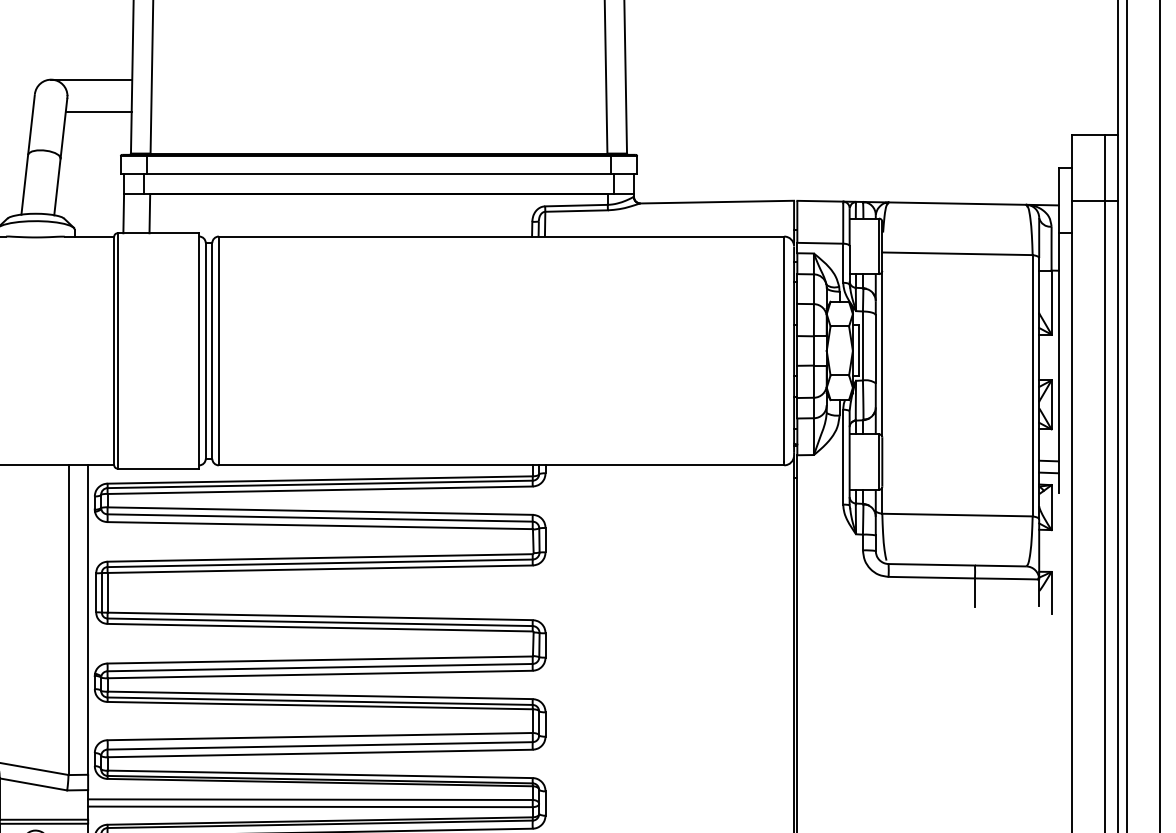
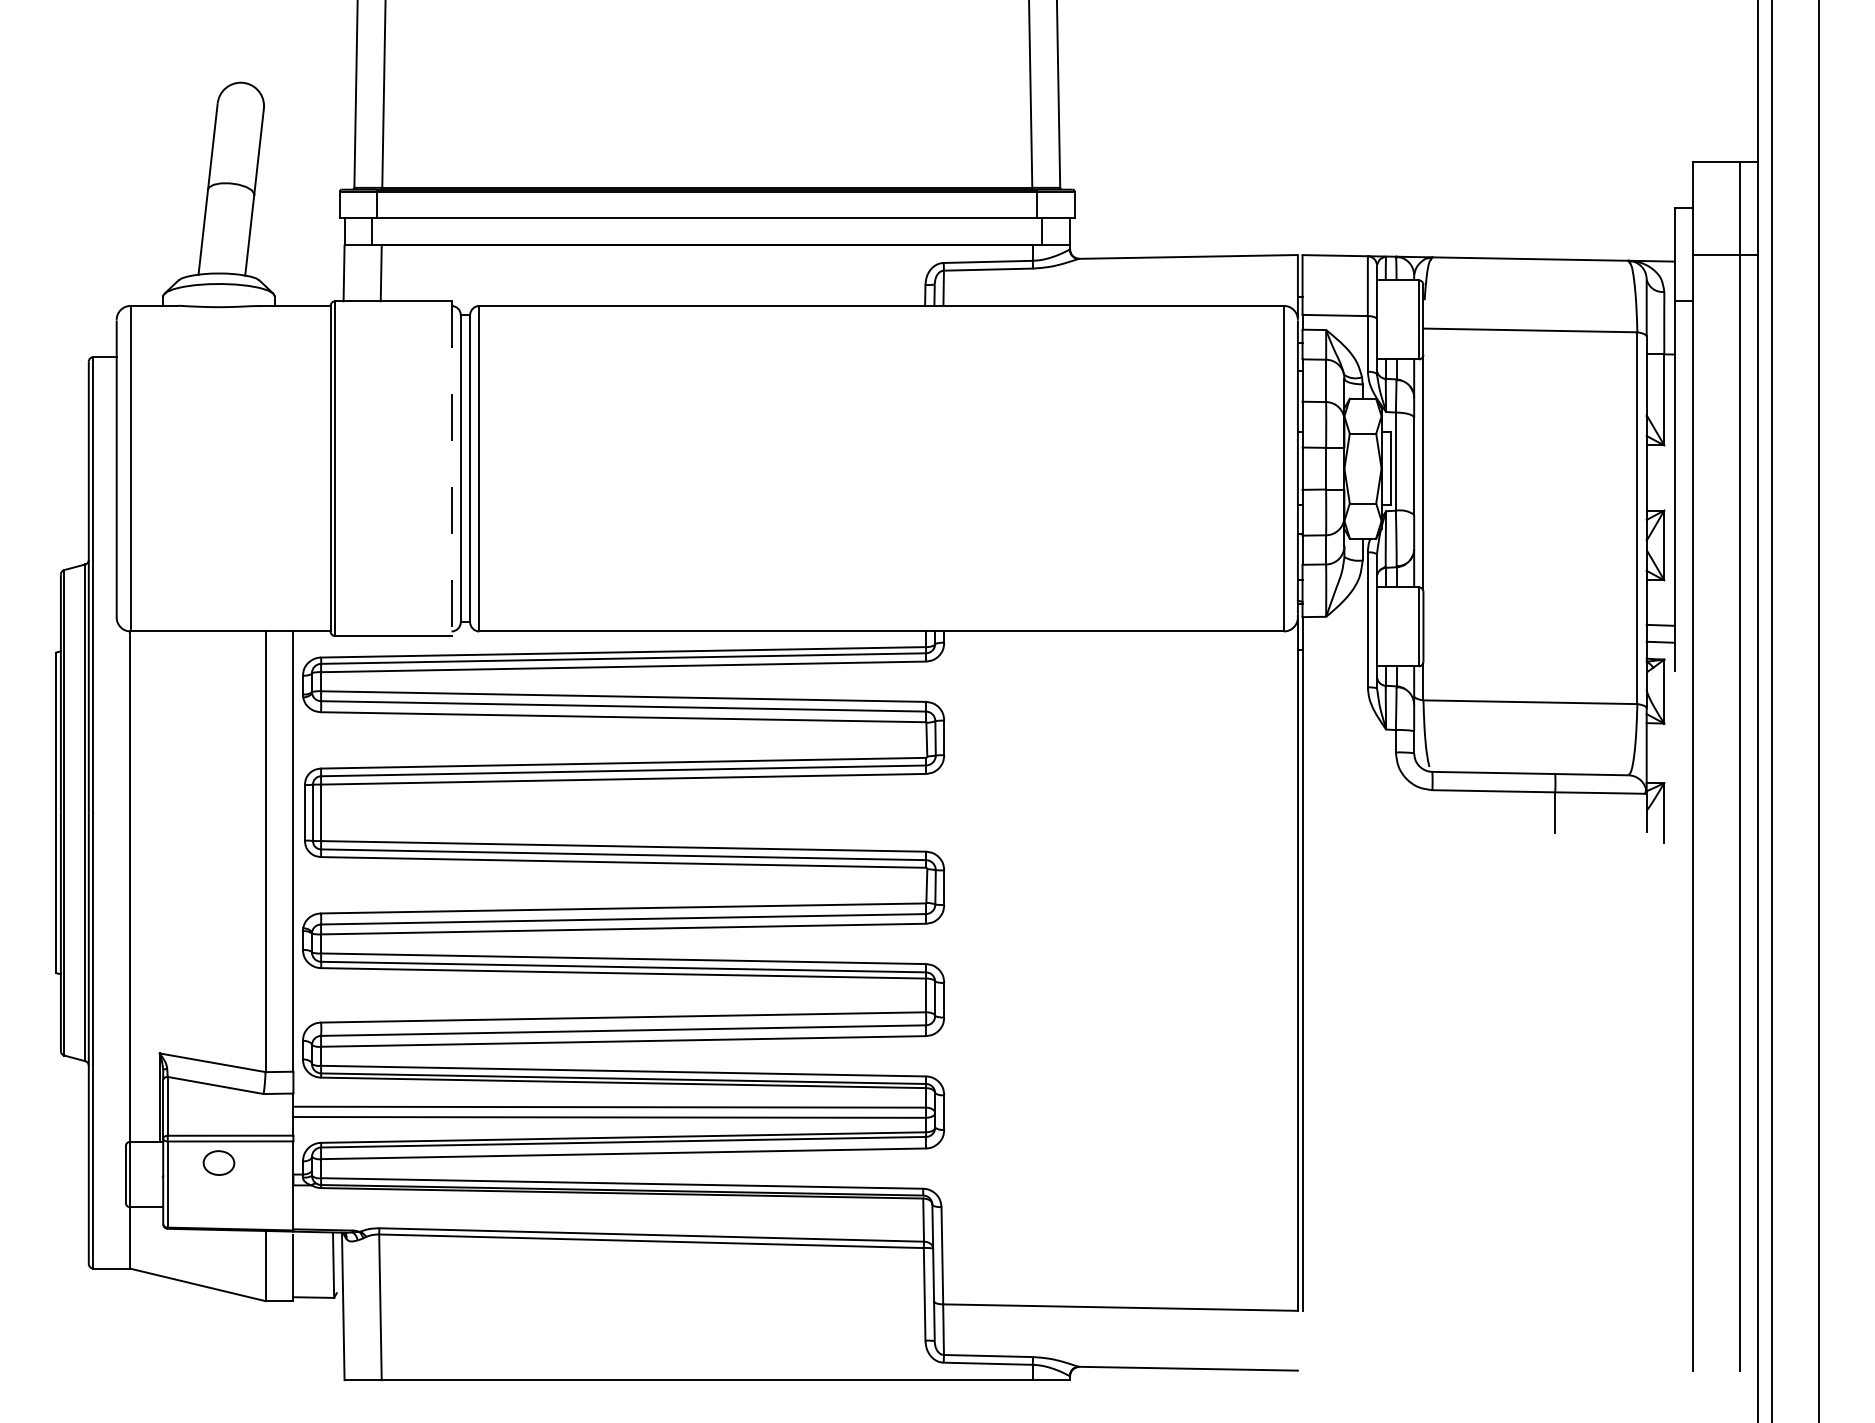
line: (91, 79) -> (298, 82), removed
line: (98, 112) -> (308, 129), removed
line: (199, 351) -> (451, 469), solid -> dashed

